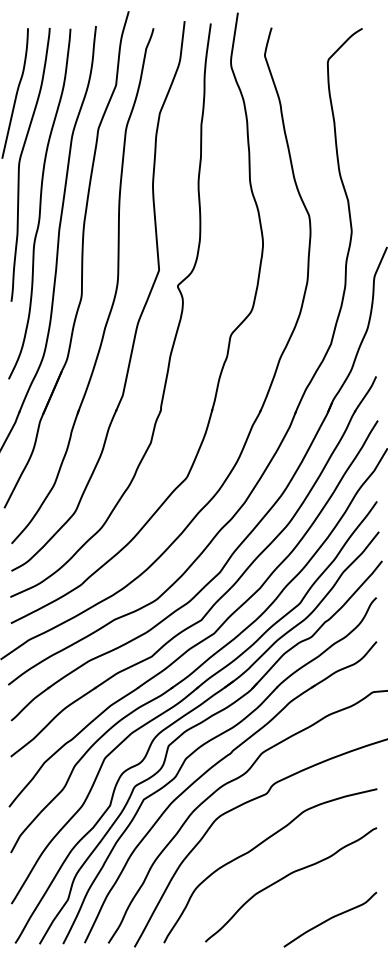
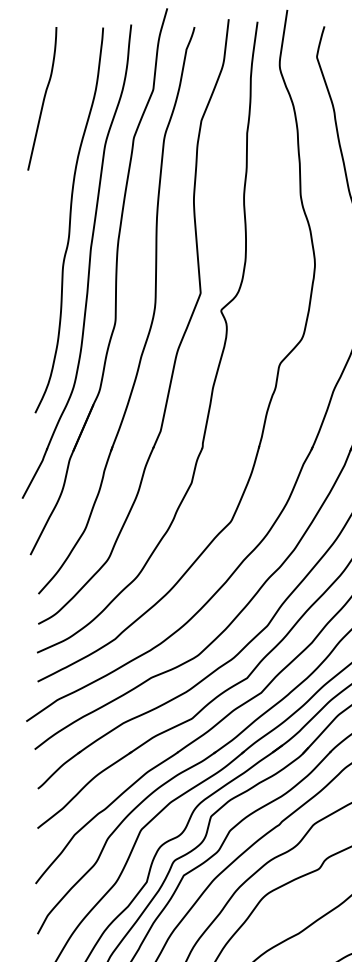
curve: (20, 164) -> (48, 176), removed

